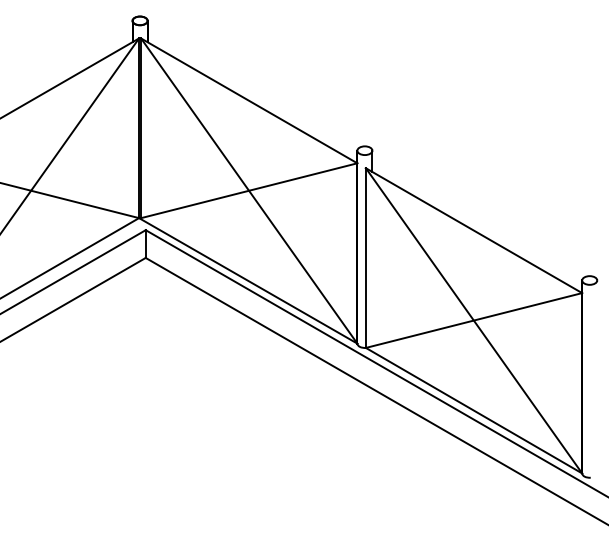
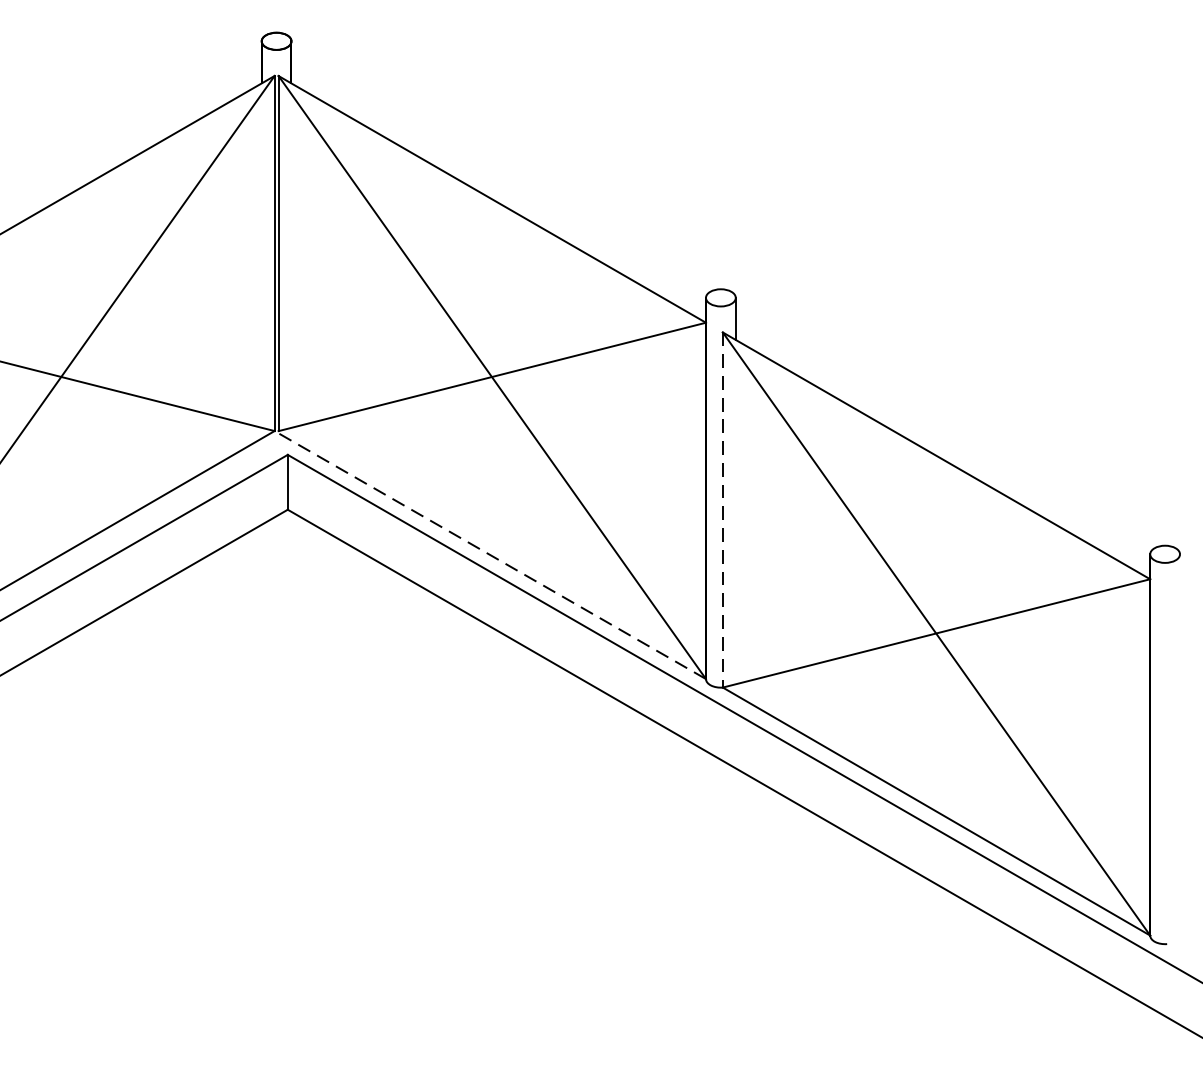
line: (365, 258) -> (722, 510), solid -> dashed
line: (248, 280) -> (490, 554), solid -> dashed

